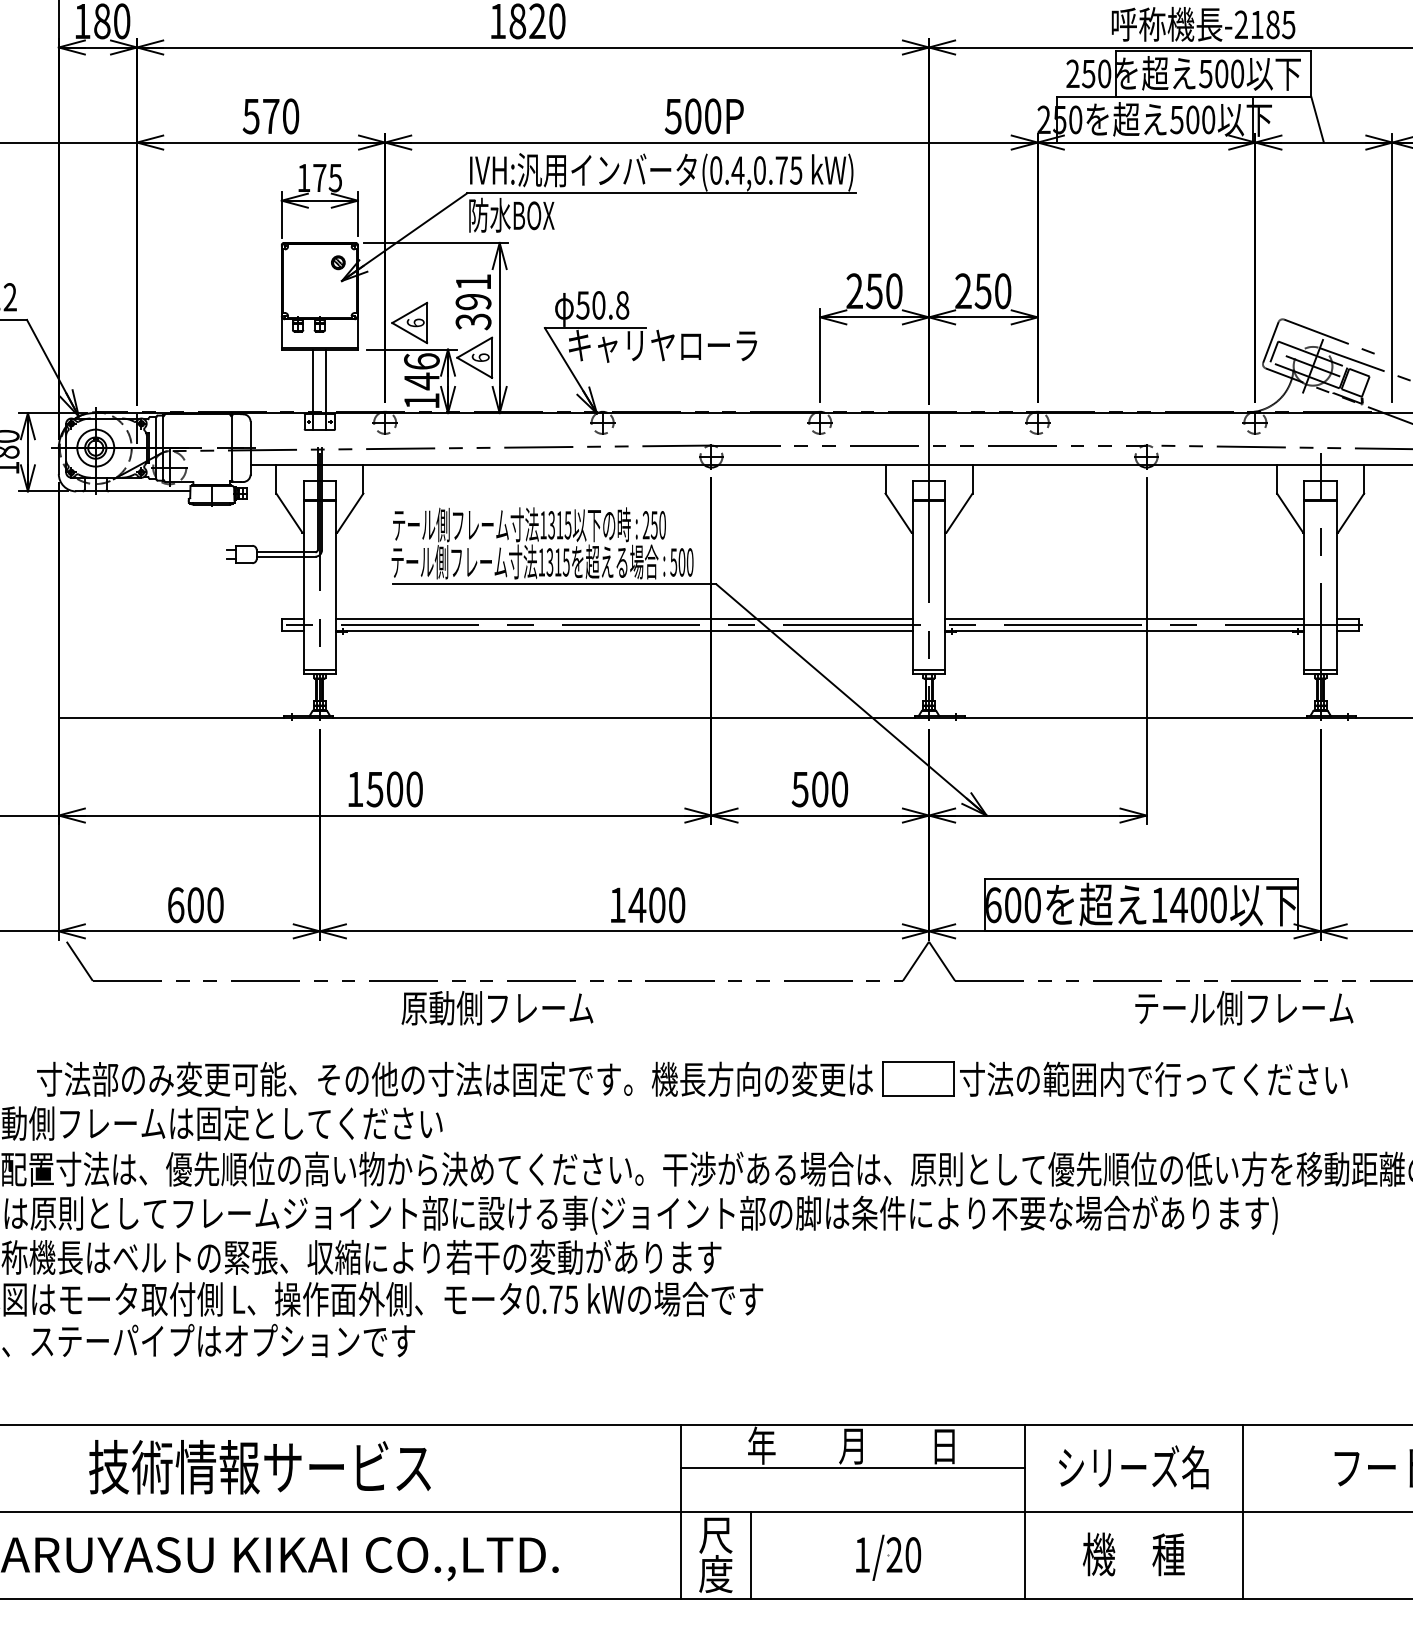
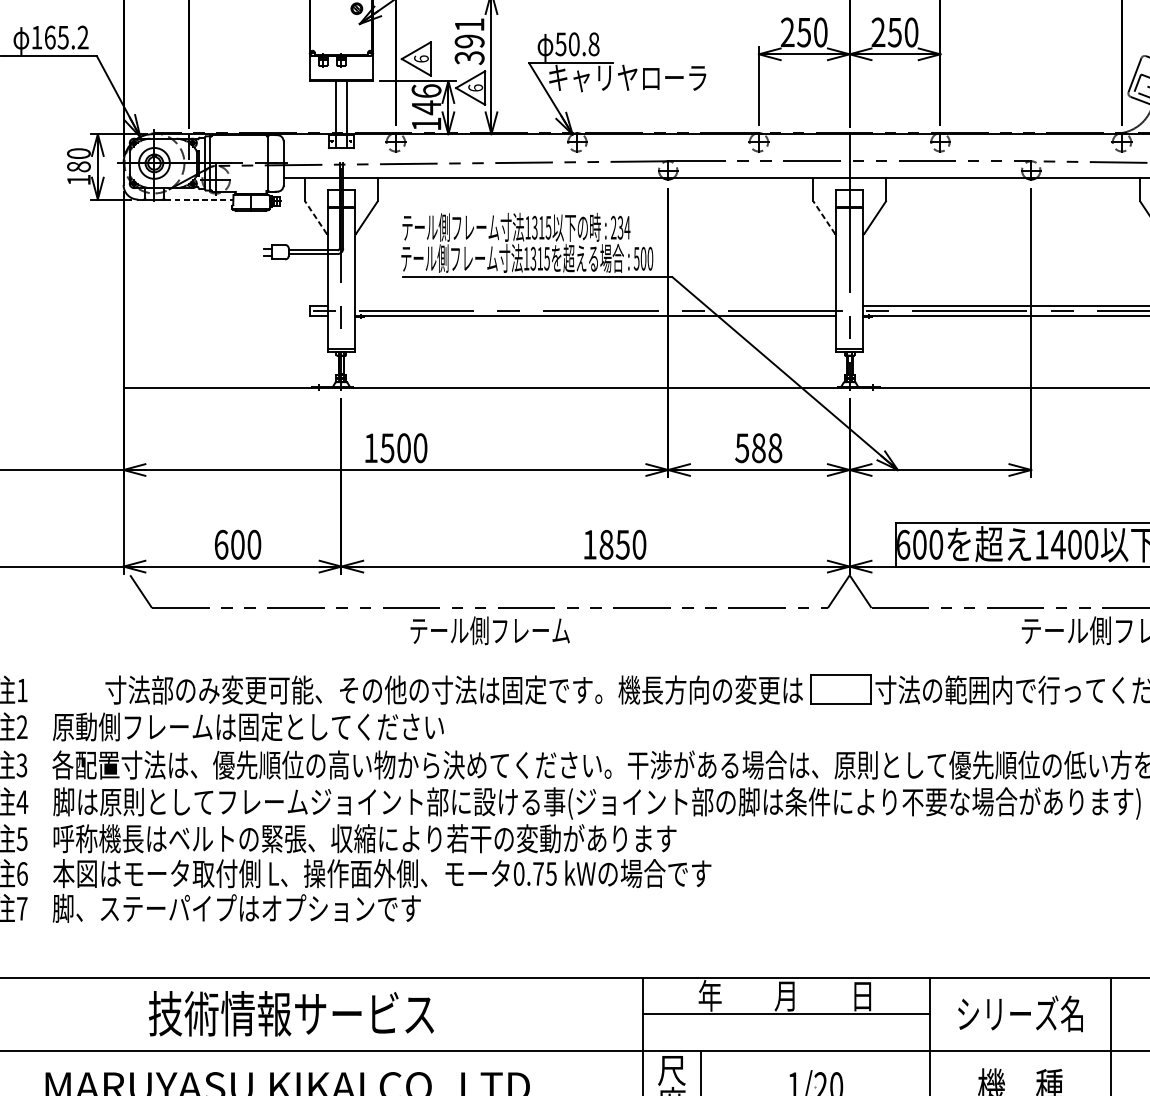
line: (149, 491) -> (199, 199), solid -> dashed
line: (289, 513) -> (316, 217), solid -> dashed
line: (898, 513) -> (824, 217), solid -> dashed
text: (658, 525) -> (623, 227), 250 -> 234
line: (624, 618) -> (595, 305), removed
text: (830, 789) -> (767, 448), 500 -> 588
text: (646, 905) -> (613, 545), 1400 -> 1850
text: (497, 1008) -> (489, 630), 原動側フレーム -> テール側フレーム

